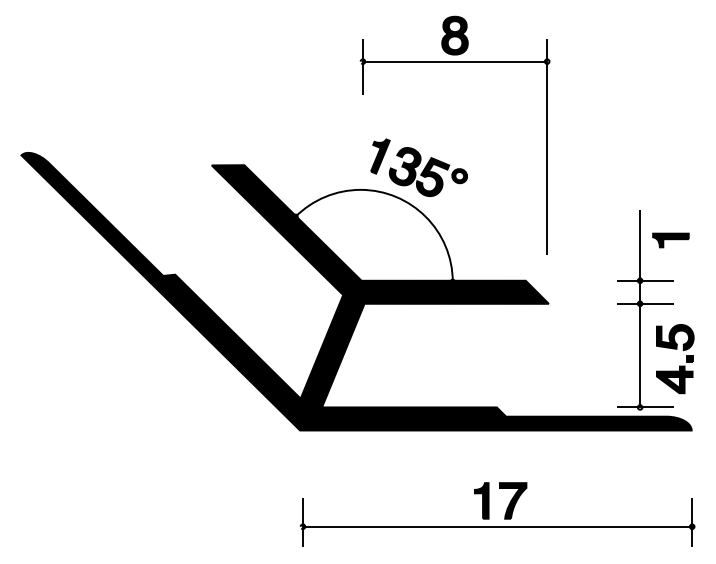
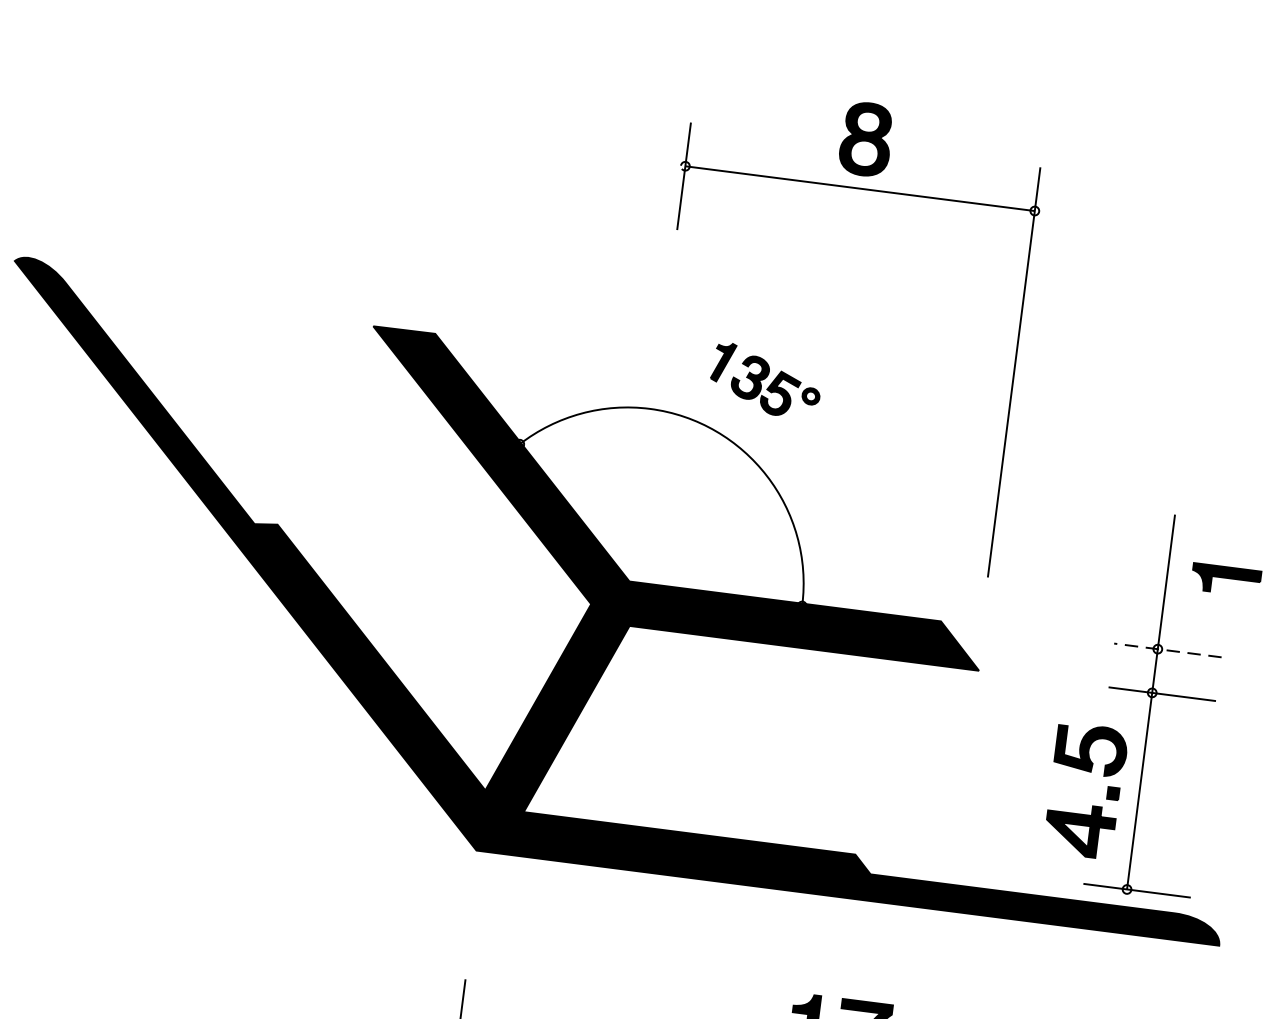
part: (418, 167) -> (764, 380), size x0.6
line: (644, 280) -> (1166, 649), solid -> dashed
part: (679, 365) -> (1092, 804), moved

